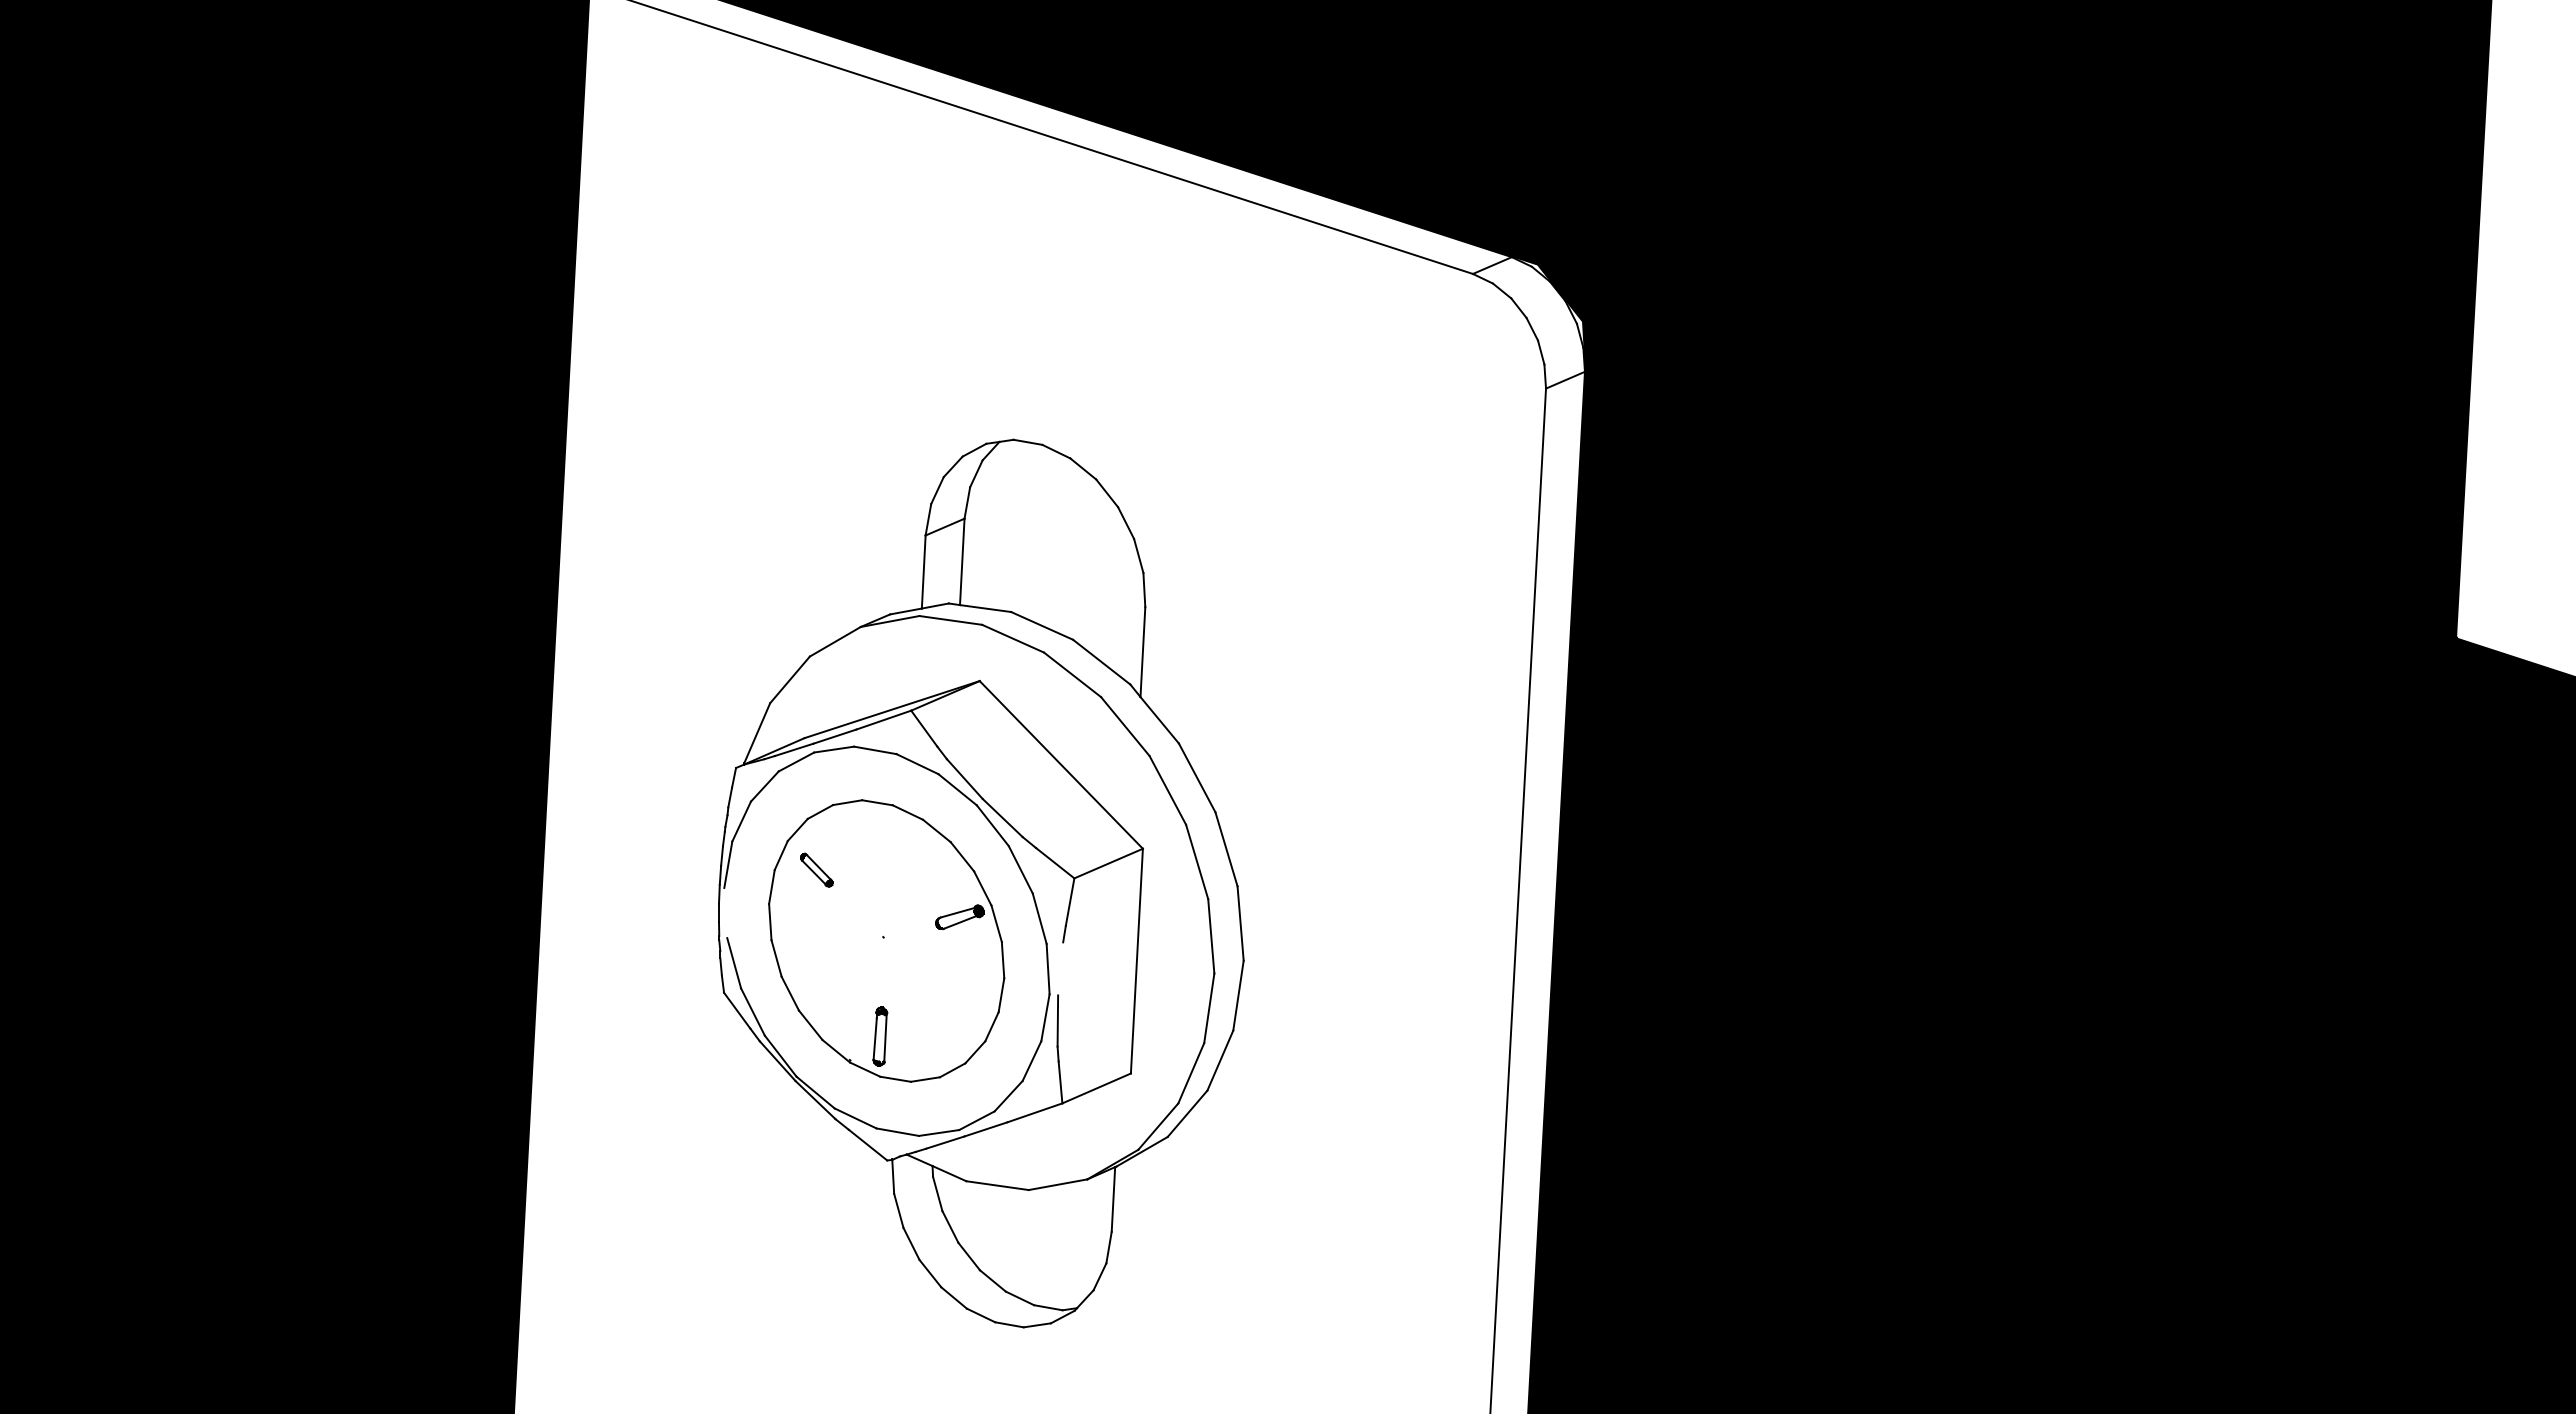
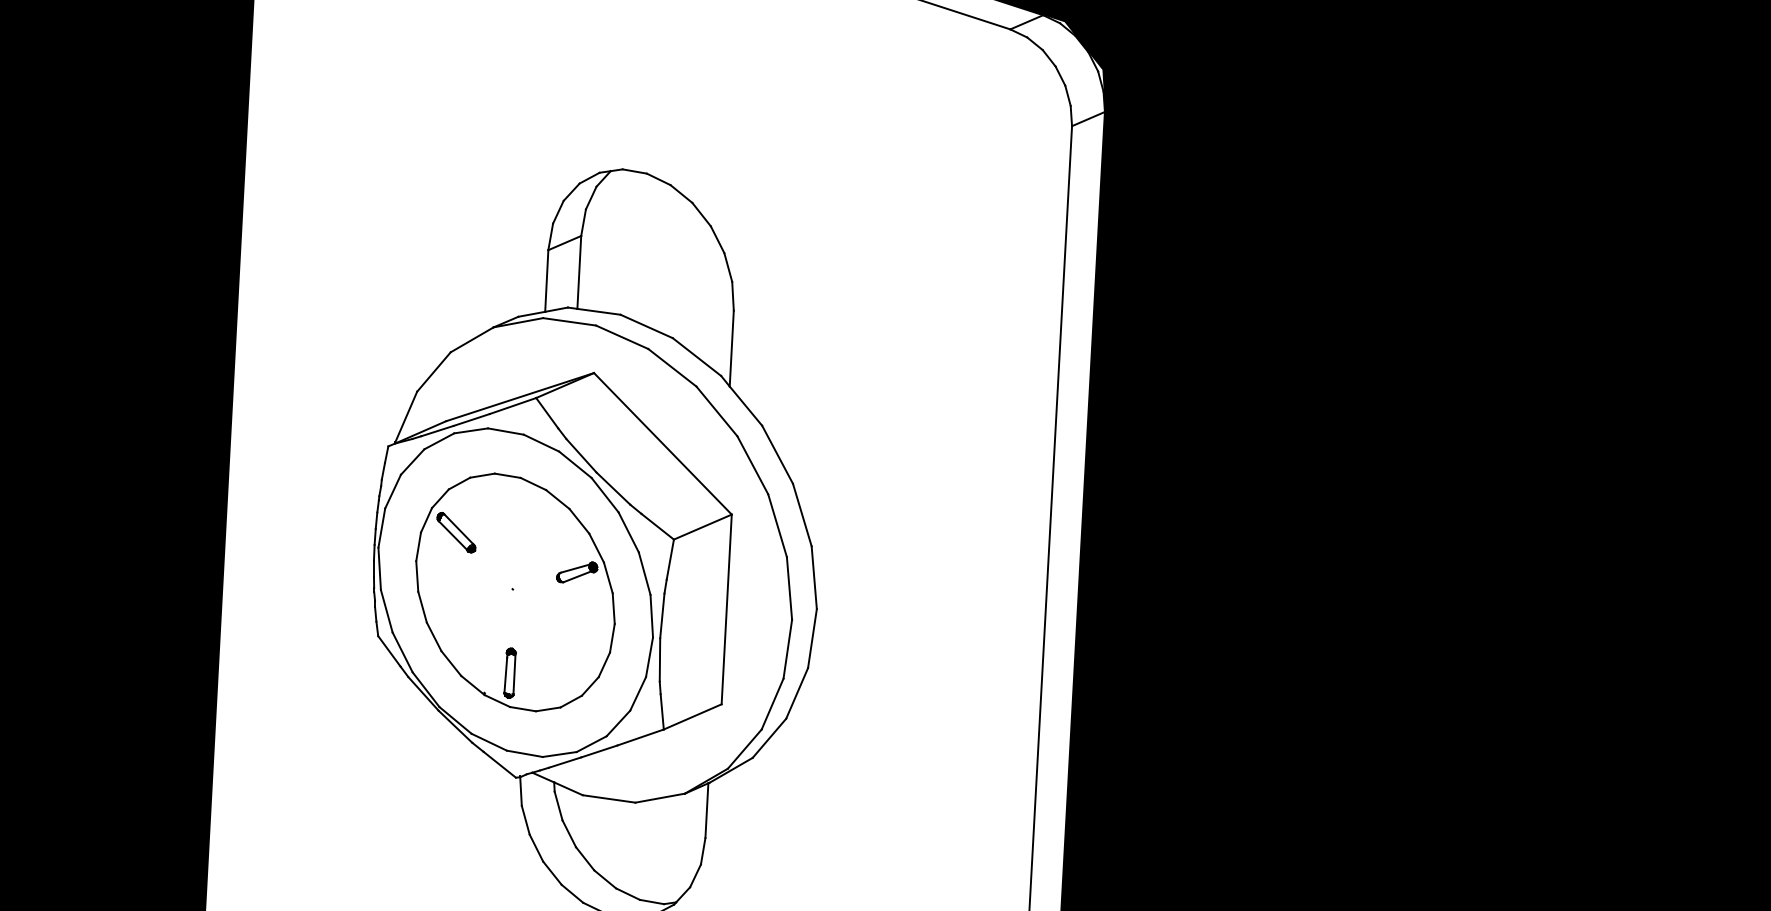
part: (816, 869) -> (456, 532), size x1.43
line: (725, 912) -> (379, 568), added
line: (1060, 968) -> (662, 615), added

